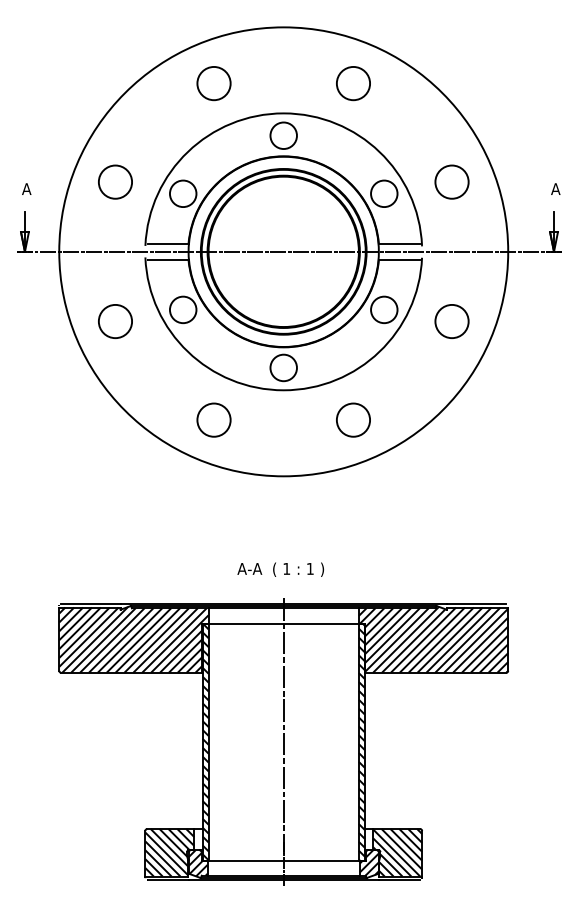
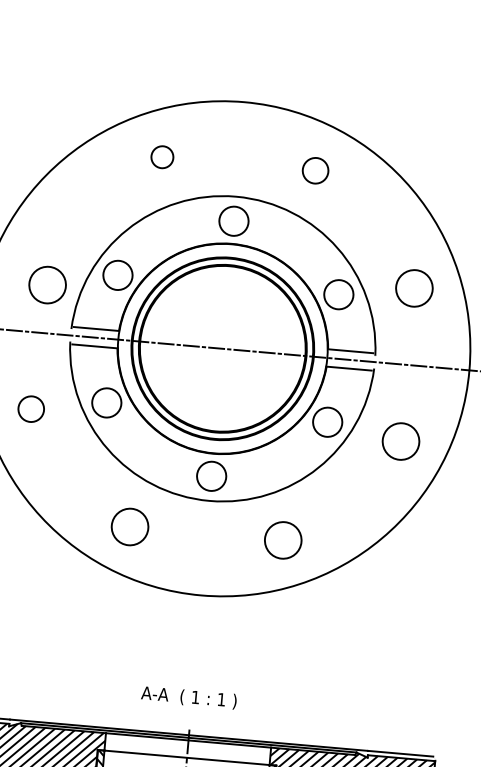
circle: (213, 83) -> (161, 157), size x0.6
circle: (353, 83) -> (315, 170), size x0.7
circle: (115, 181) -> (47, 284), moved
circle: (115, 321) -> (31, 409), size x0.7

